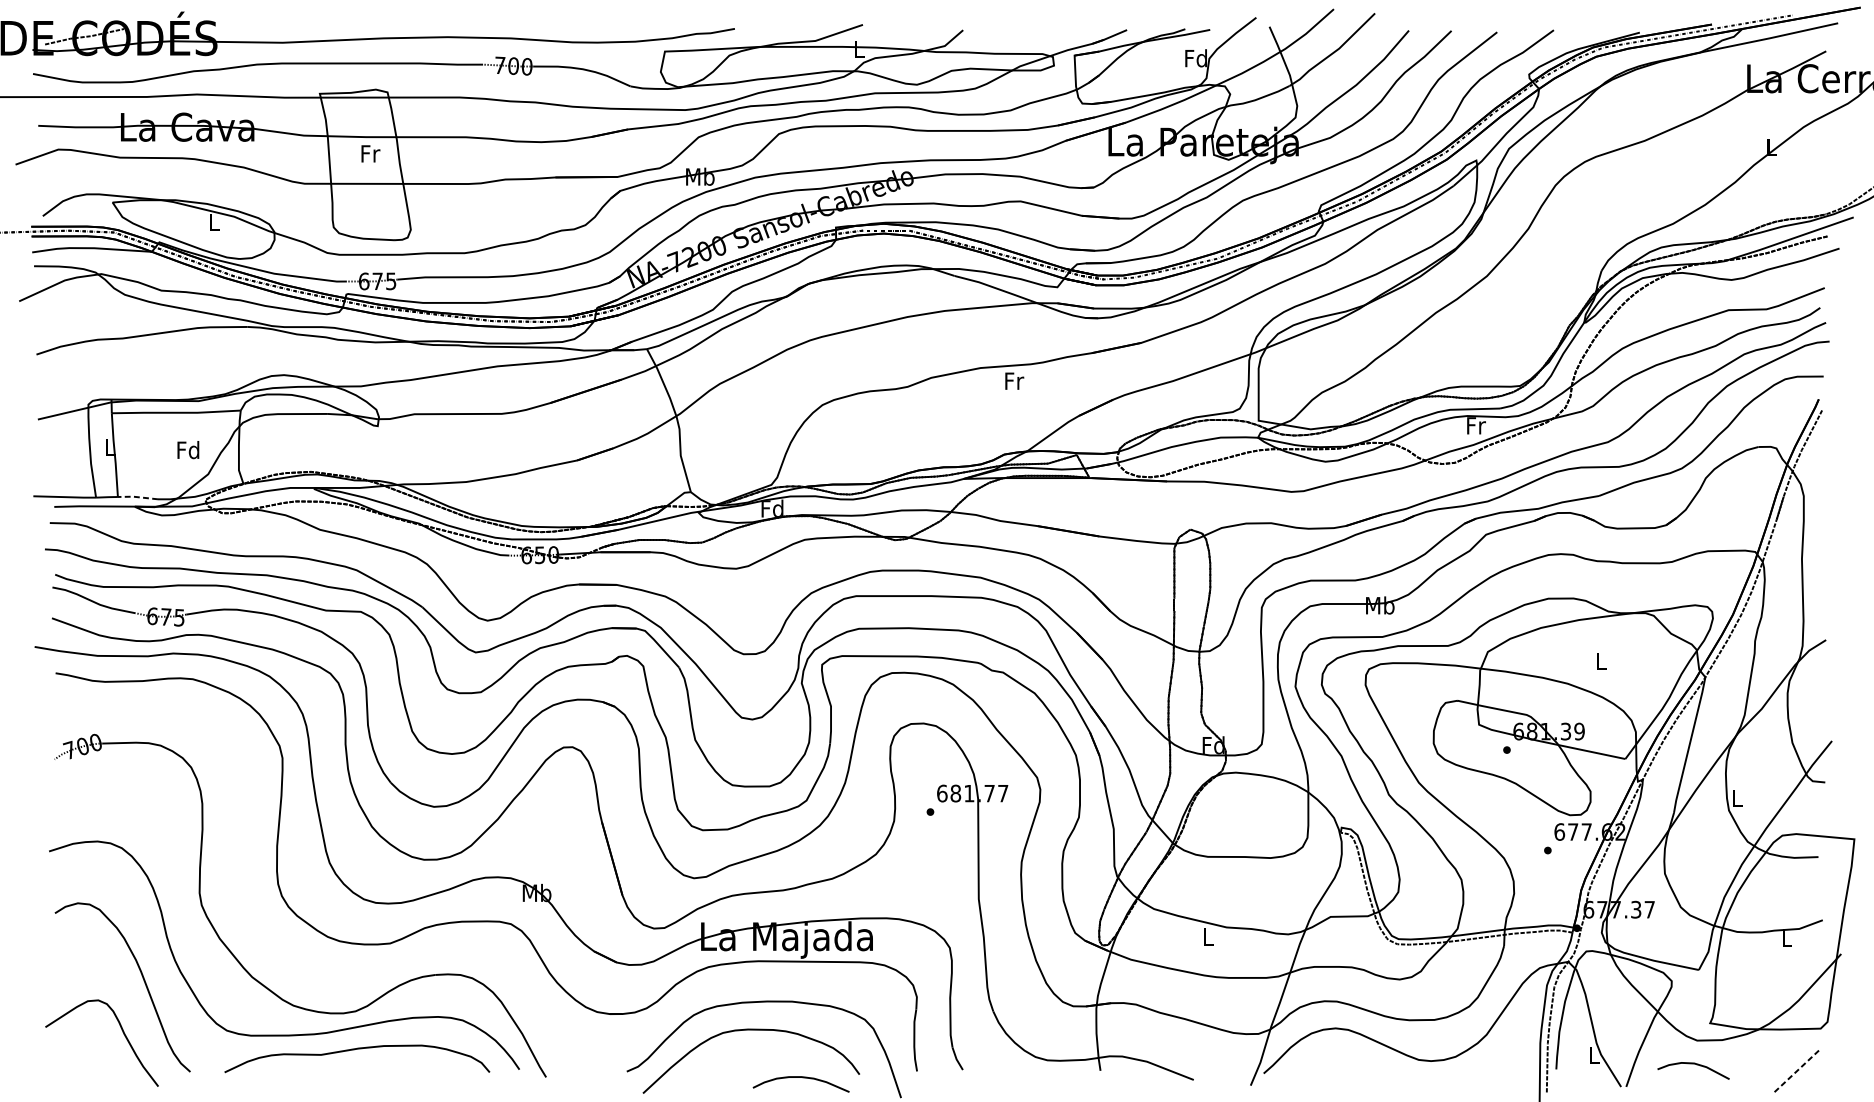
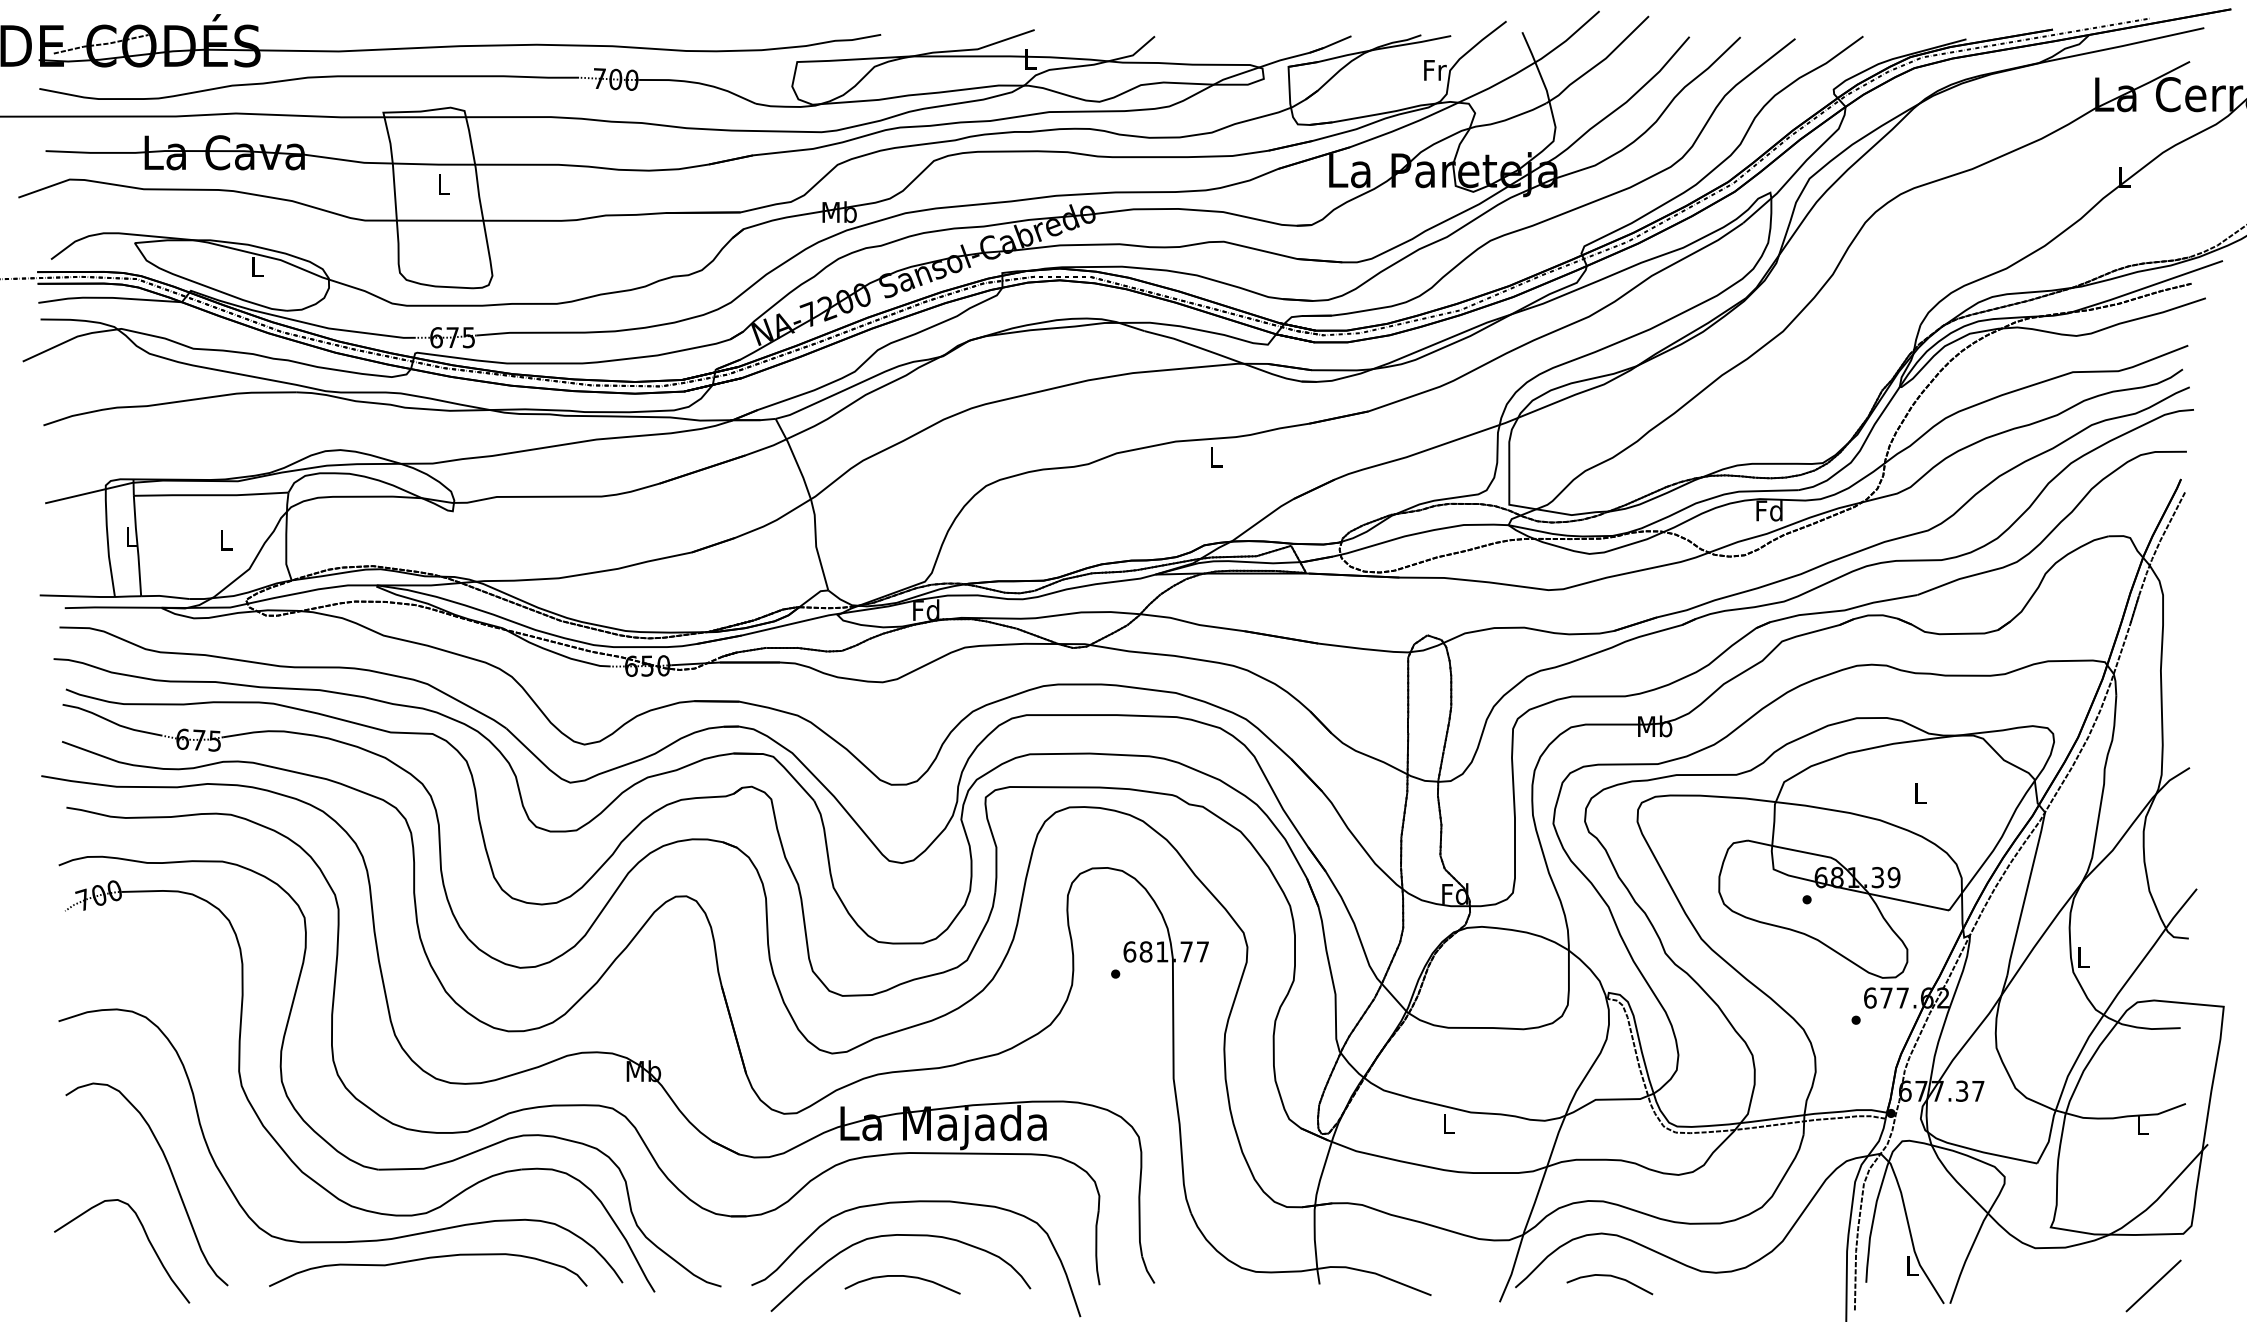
text: (1196, 58) -> (1434, 70), Fd -> Fr
text: (370, 153) -> (444, 184), Fr -> L
text: (1014, 381) -> (1216, 457), Fr -> L
text: (1475, 425) -> (1769, 510), Fr -> Fd
text: (188, 449) -> (225, 539), Fd -> L
line: (137, 497) -> (164, 596), dashed -> solid
part: (275, 953) -> (330, 1143), added
curve: (1695, 1065) -> (1612, 1277), moved
line: (1795, 1071) -> (2153, 1285), dashed -> solid
curve: (803, 1078) -> (905, 1277), moved

